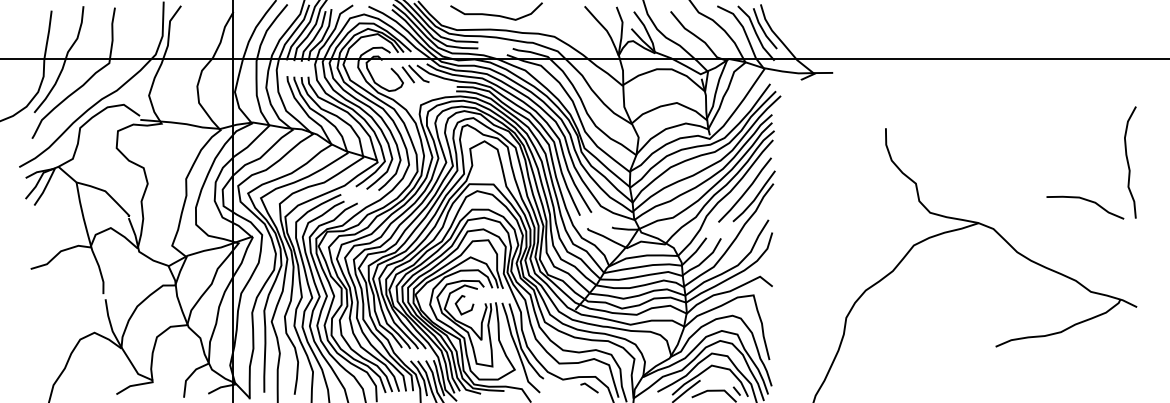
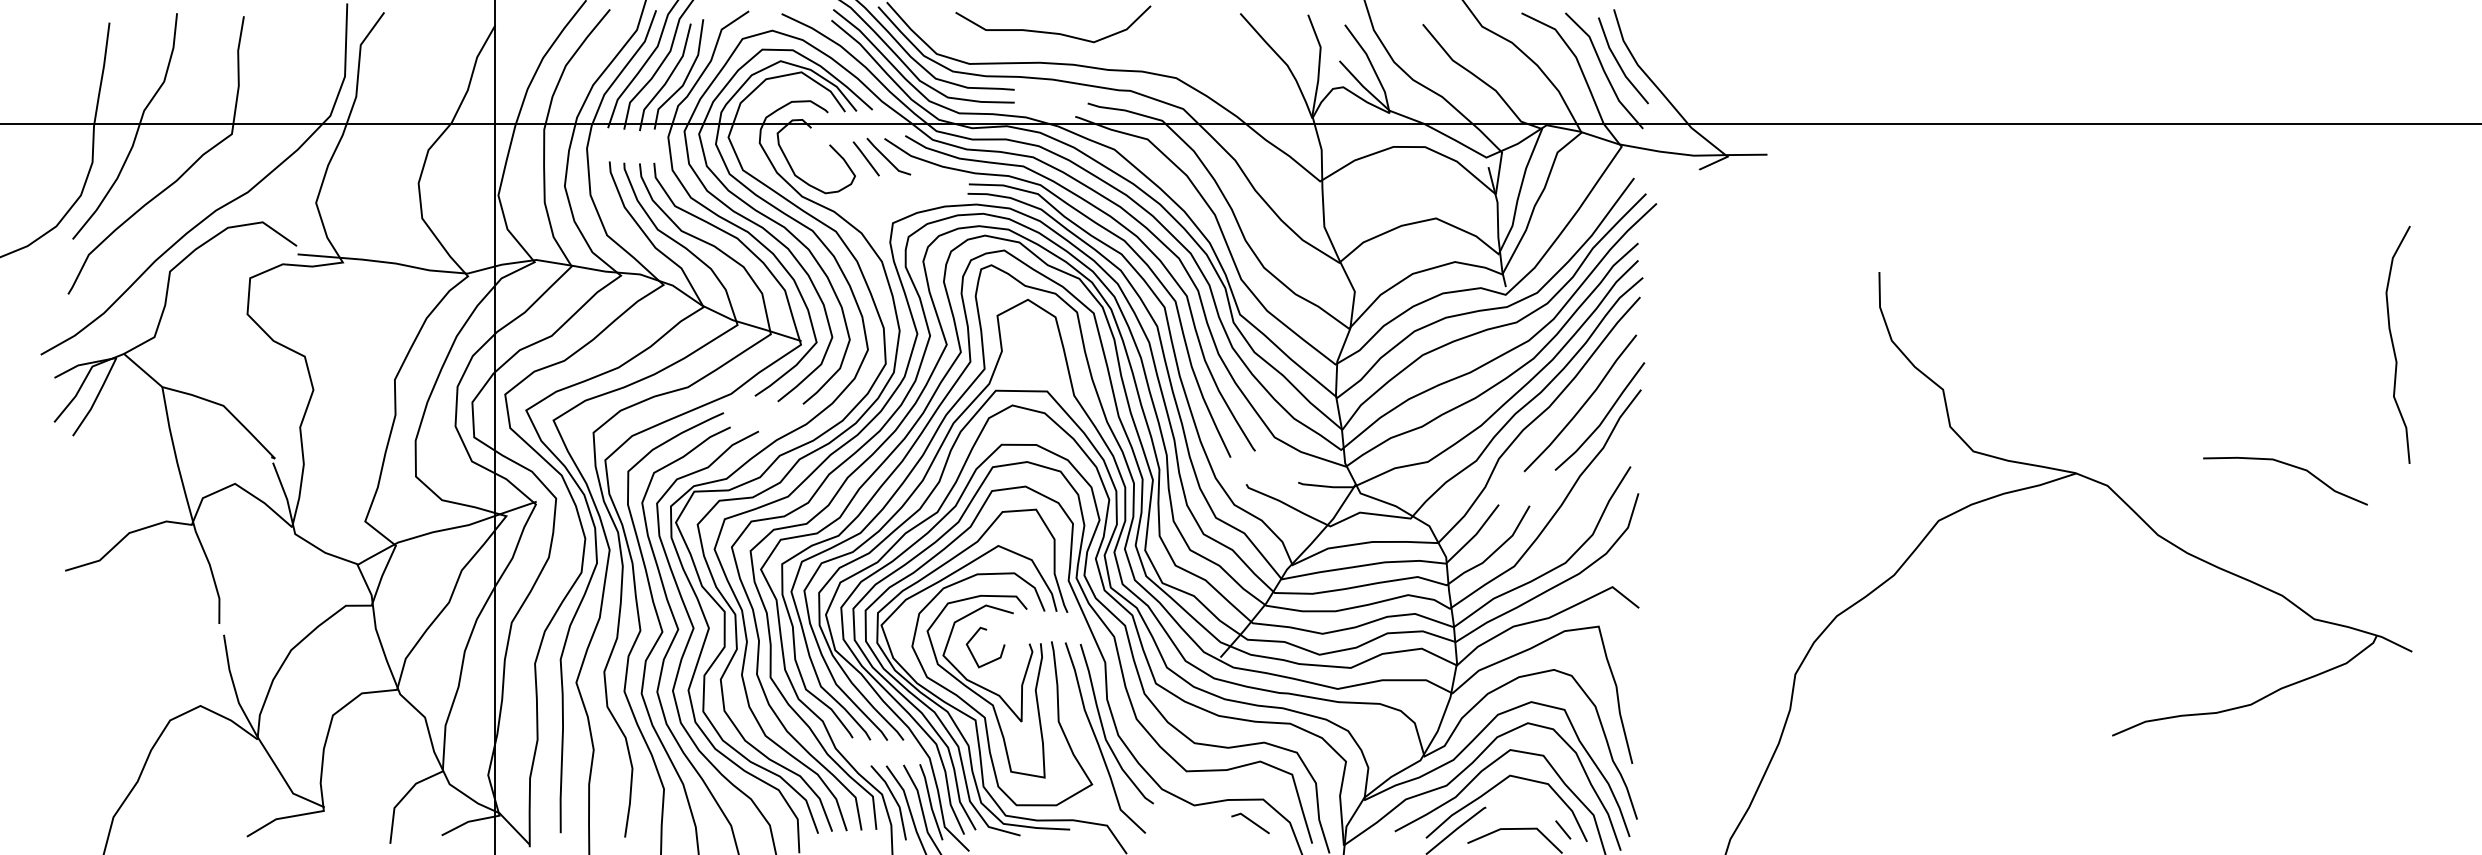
curve: (1087, 201) -> (2290, 467), moved

